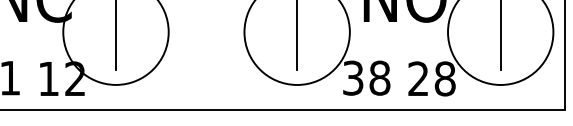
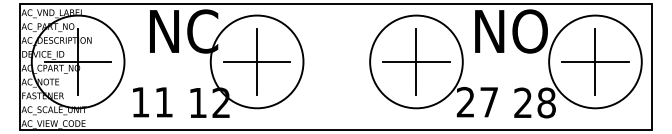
line: (116, 31) -> (257, 61), added
line: (297, 31) -> (416, 61), added
line: (500, 31) -> (595, 61), added
text: (366, 77) -> (477, 101), 38 -> 27

